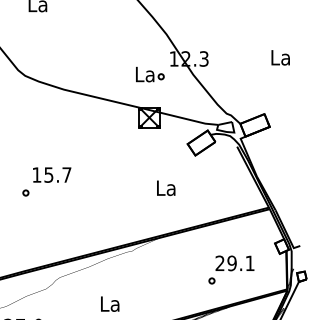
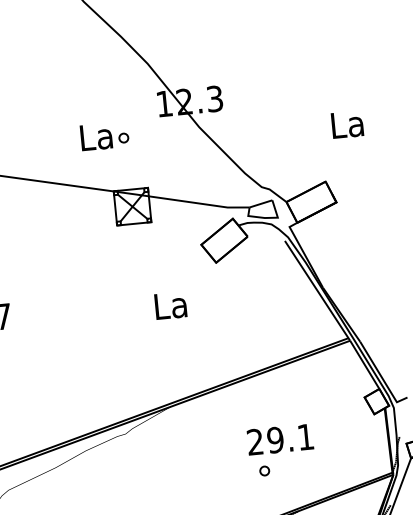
text: (280, 57) -> (347, 124), moved
part: (150, 74) -> (105, 136), moved
text: (166, 187) -> (171, 304), moved
text: (234, 263) -> (279, 439), moved

